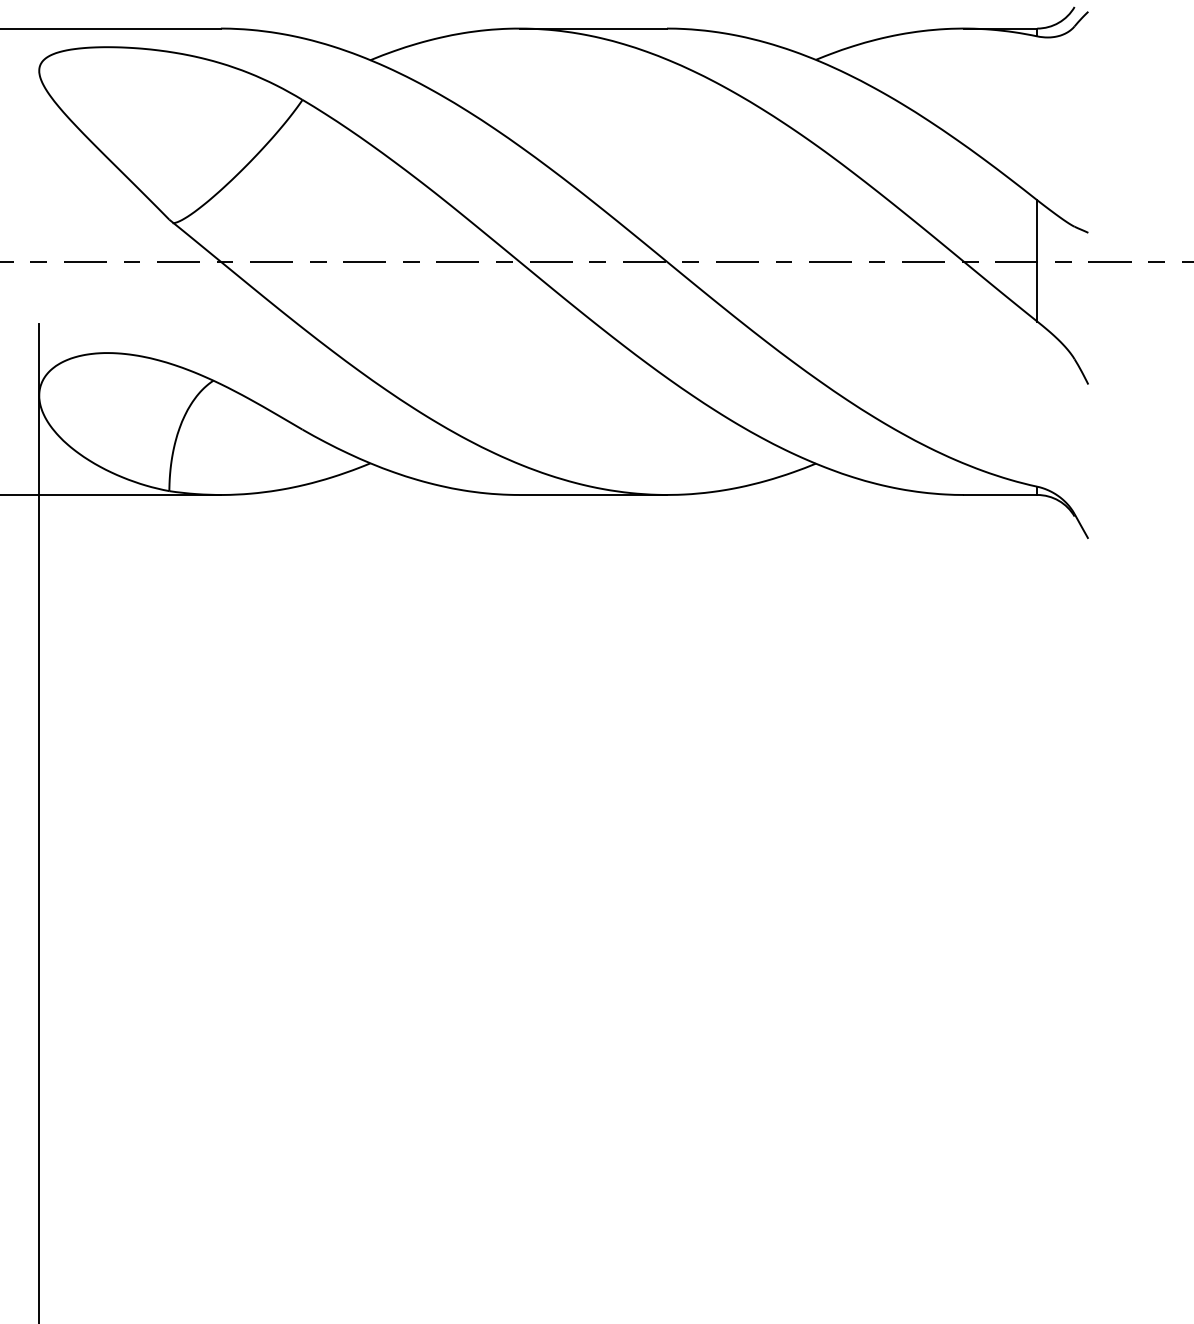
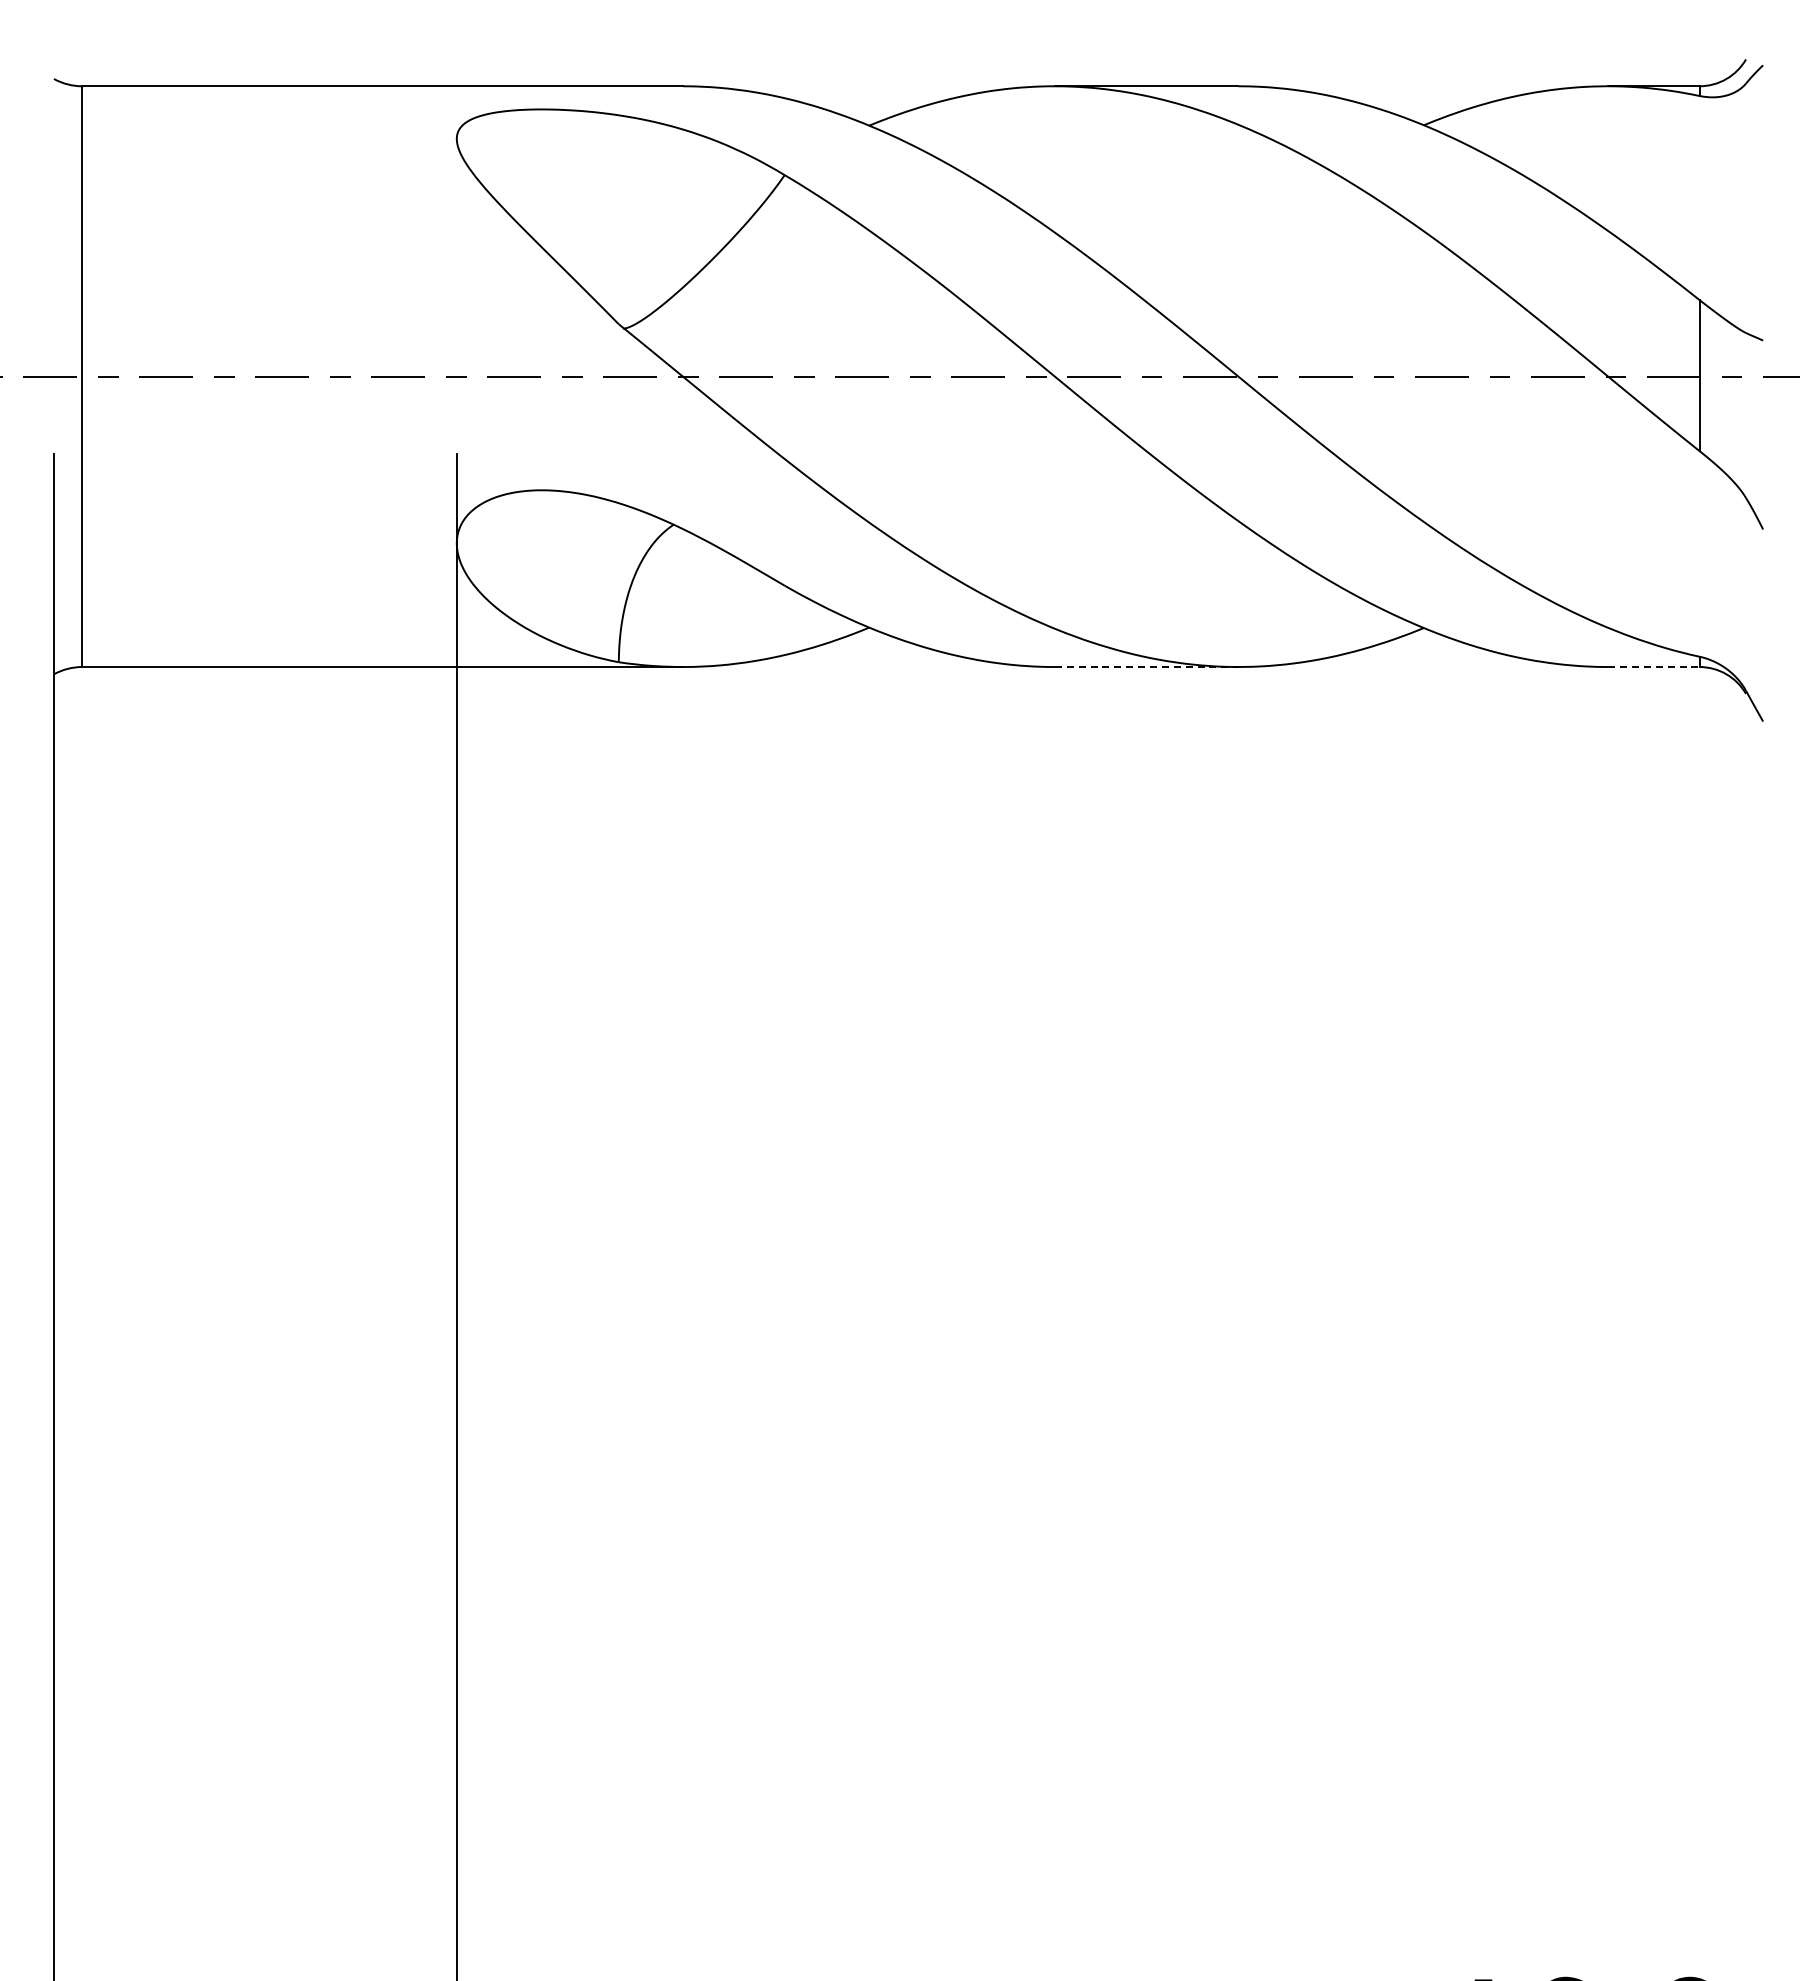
line: (593, 495) -> (1146, 667), solid -> dashed
line: (1000, 495) -> (1653, 667), solid -> dashed

